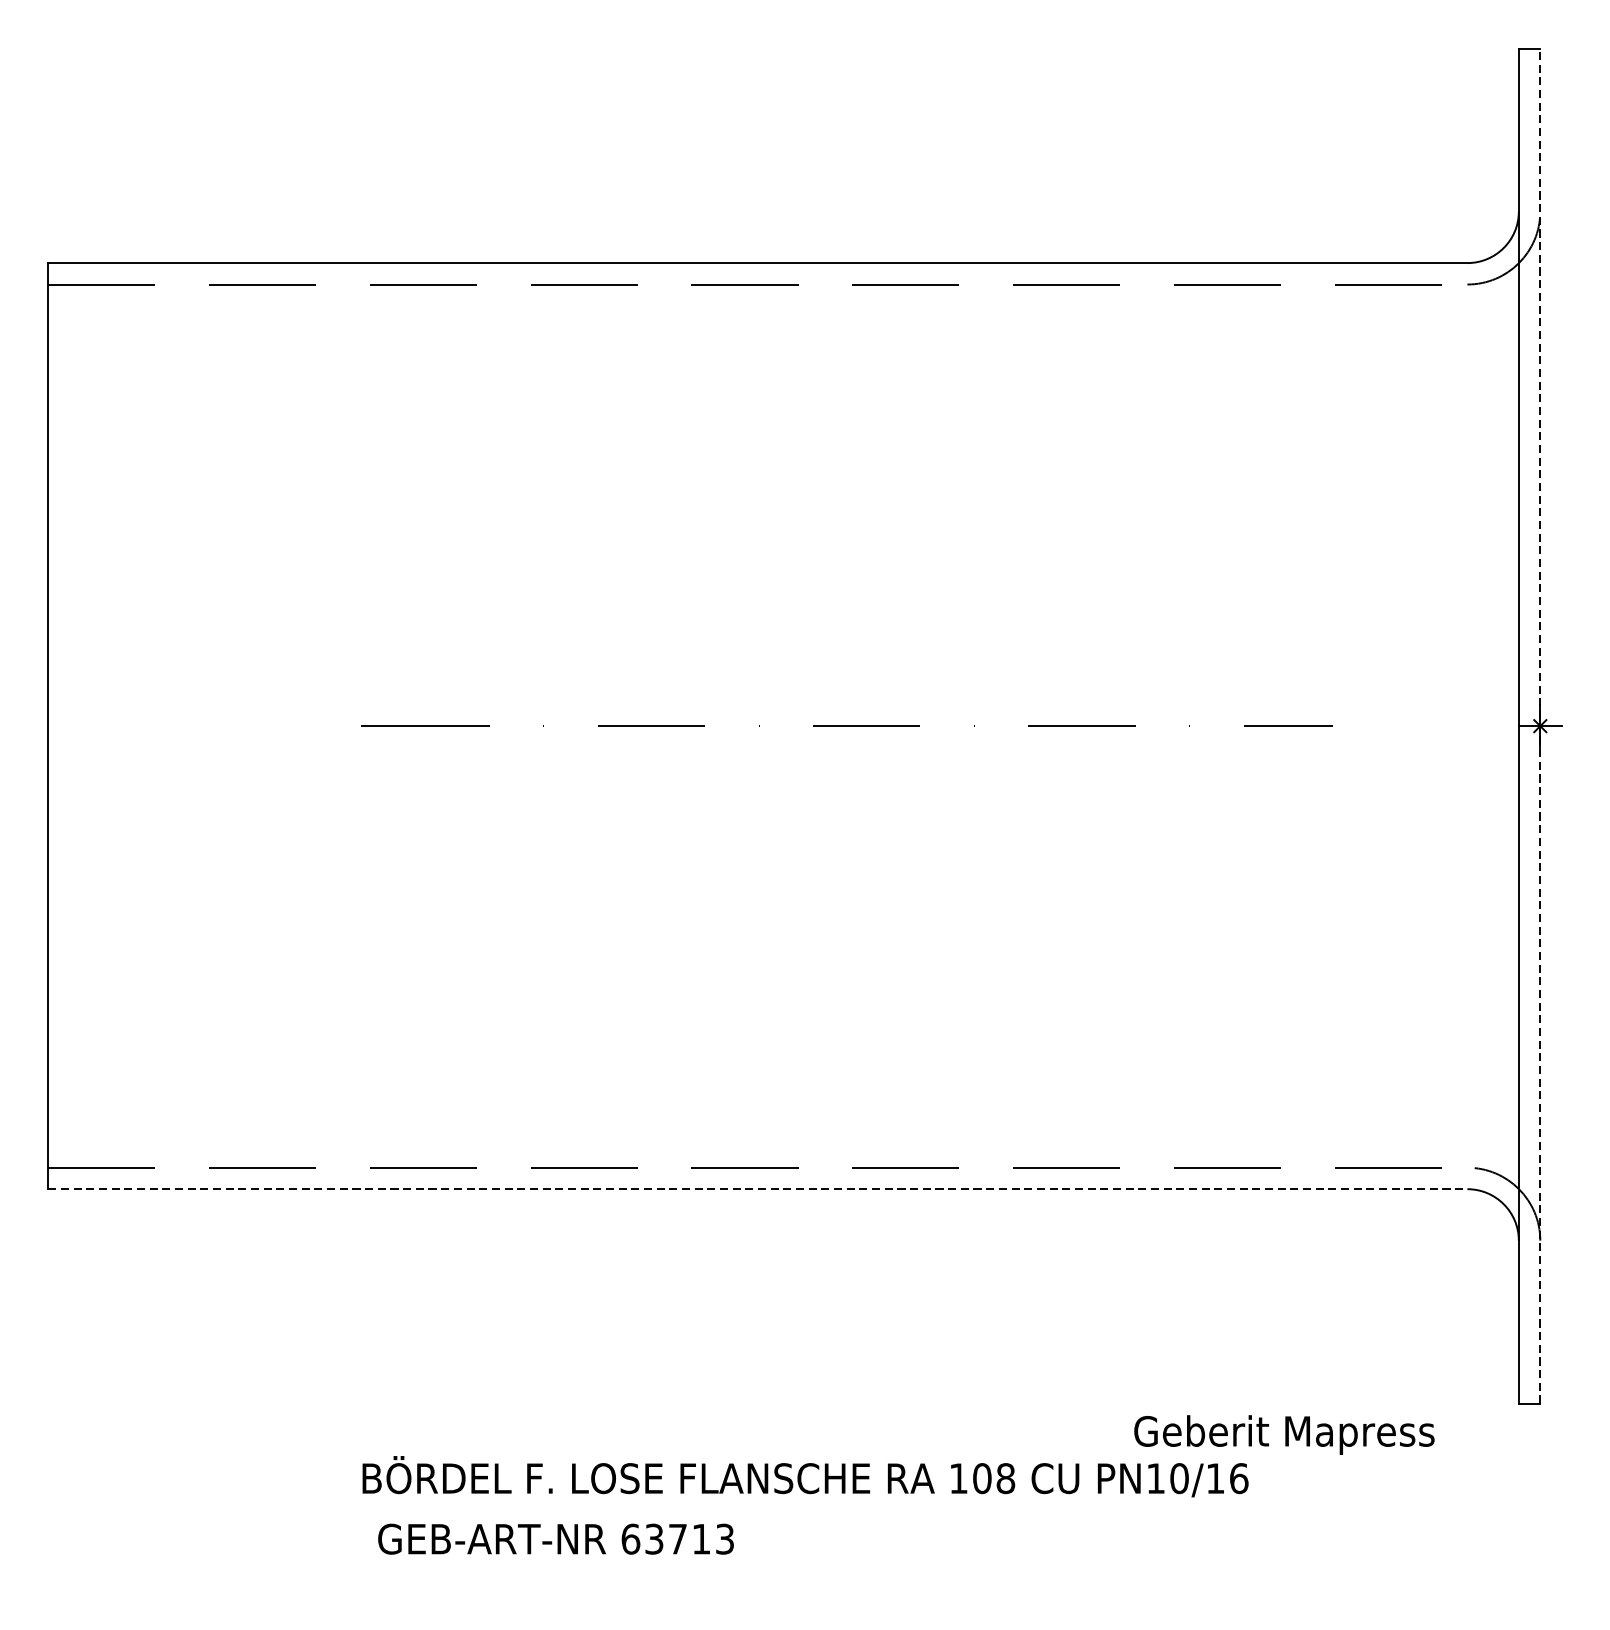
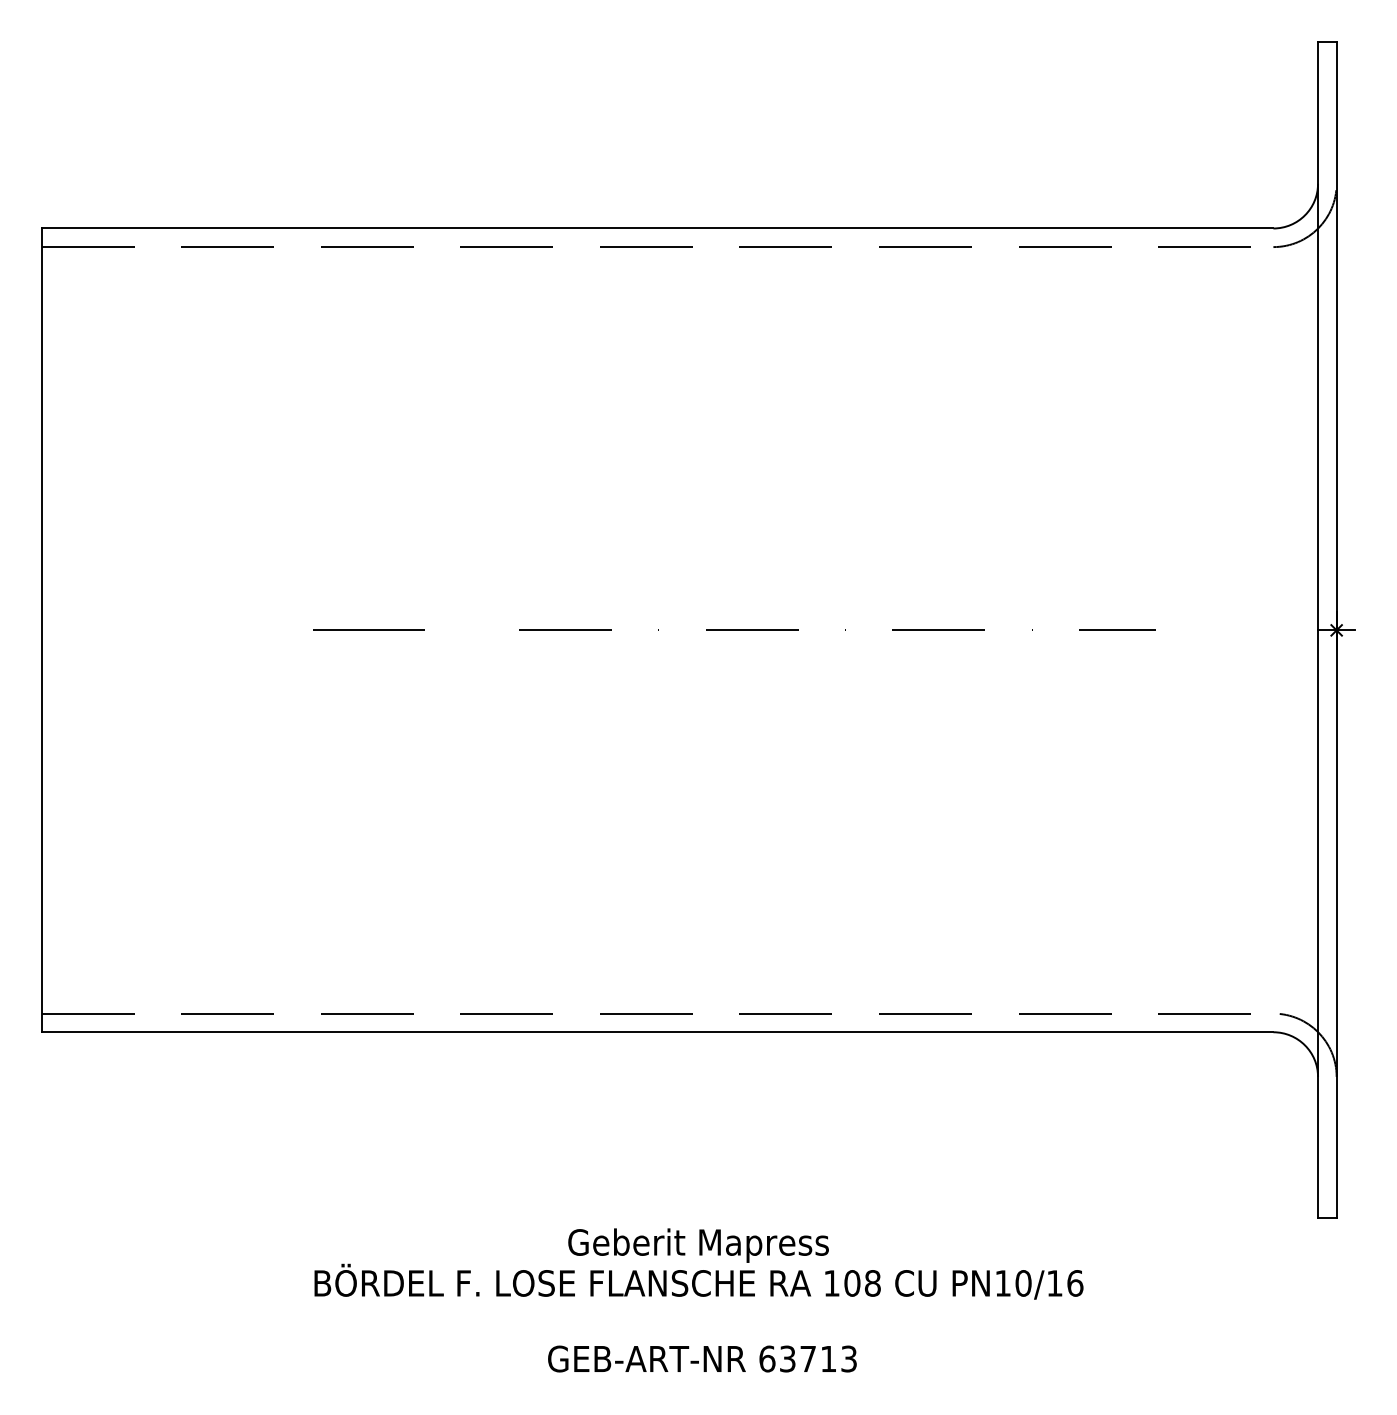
line: (1540, 726) -> (1336, 630), dashed -> solid
line: (757, 1189) -> (657, 1032), dashed -> solid
text: (1284, 1434) -> (698, 1245), moved
text: (556, 1538) -> (702, 1358), moved

